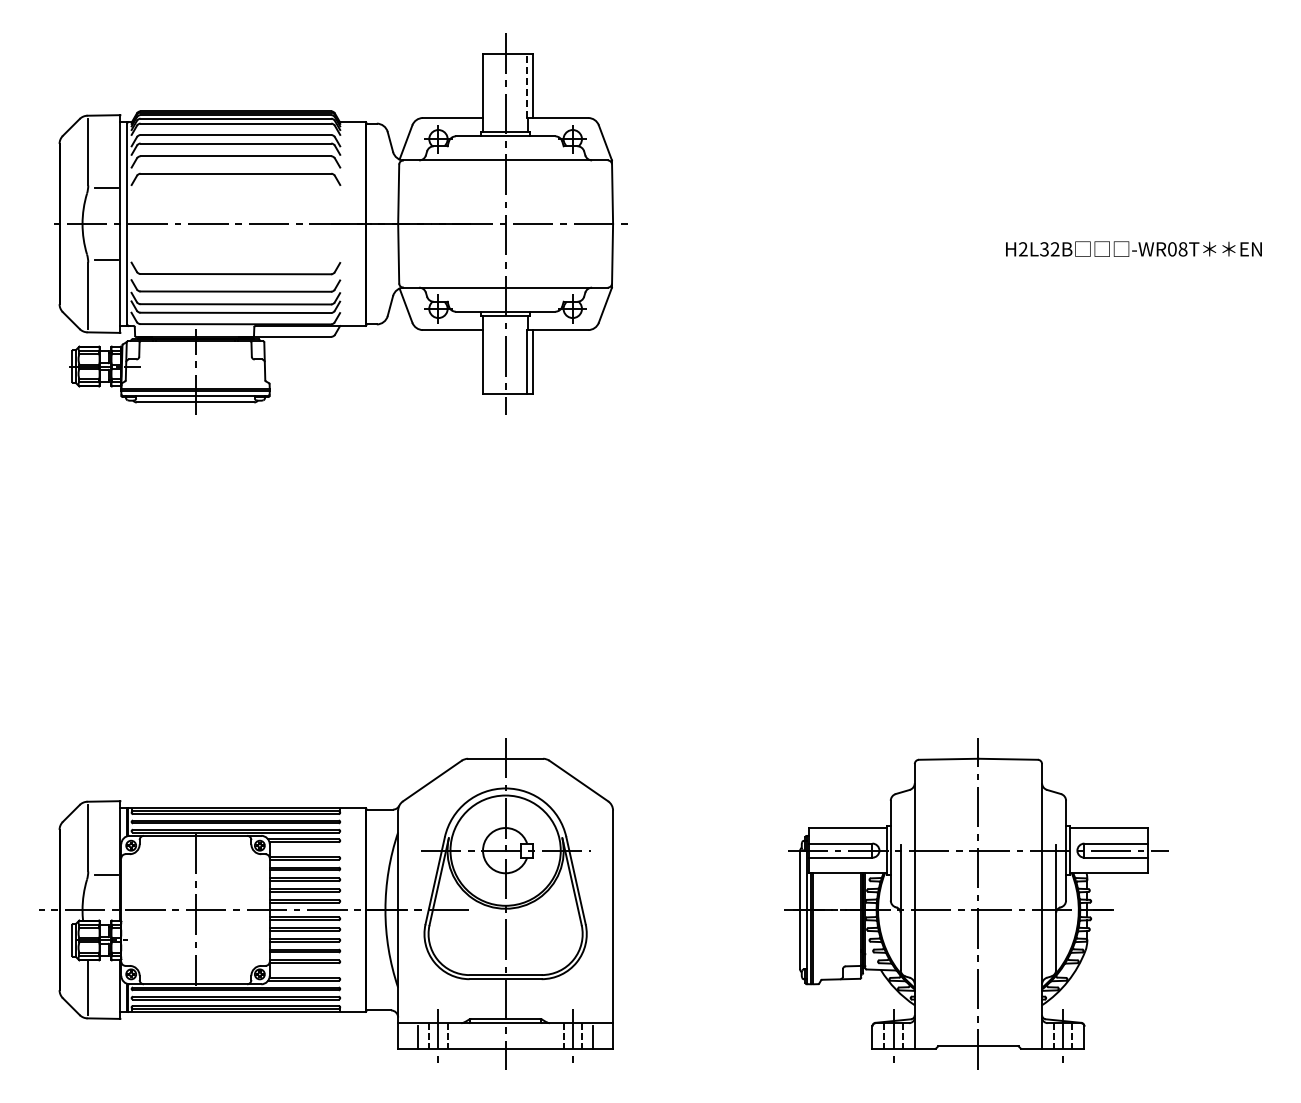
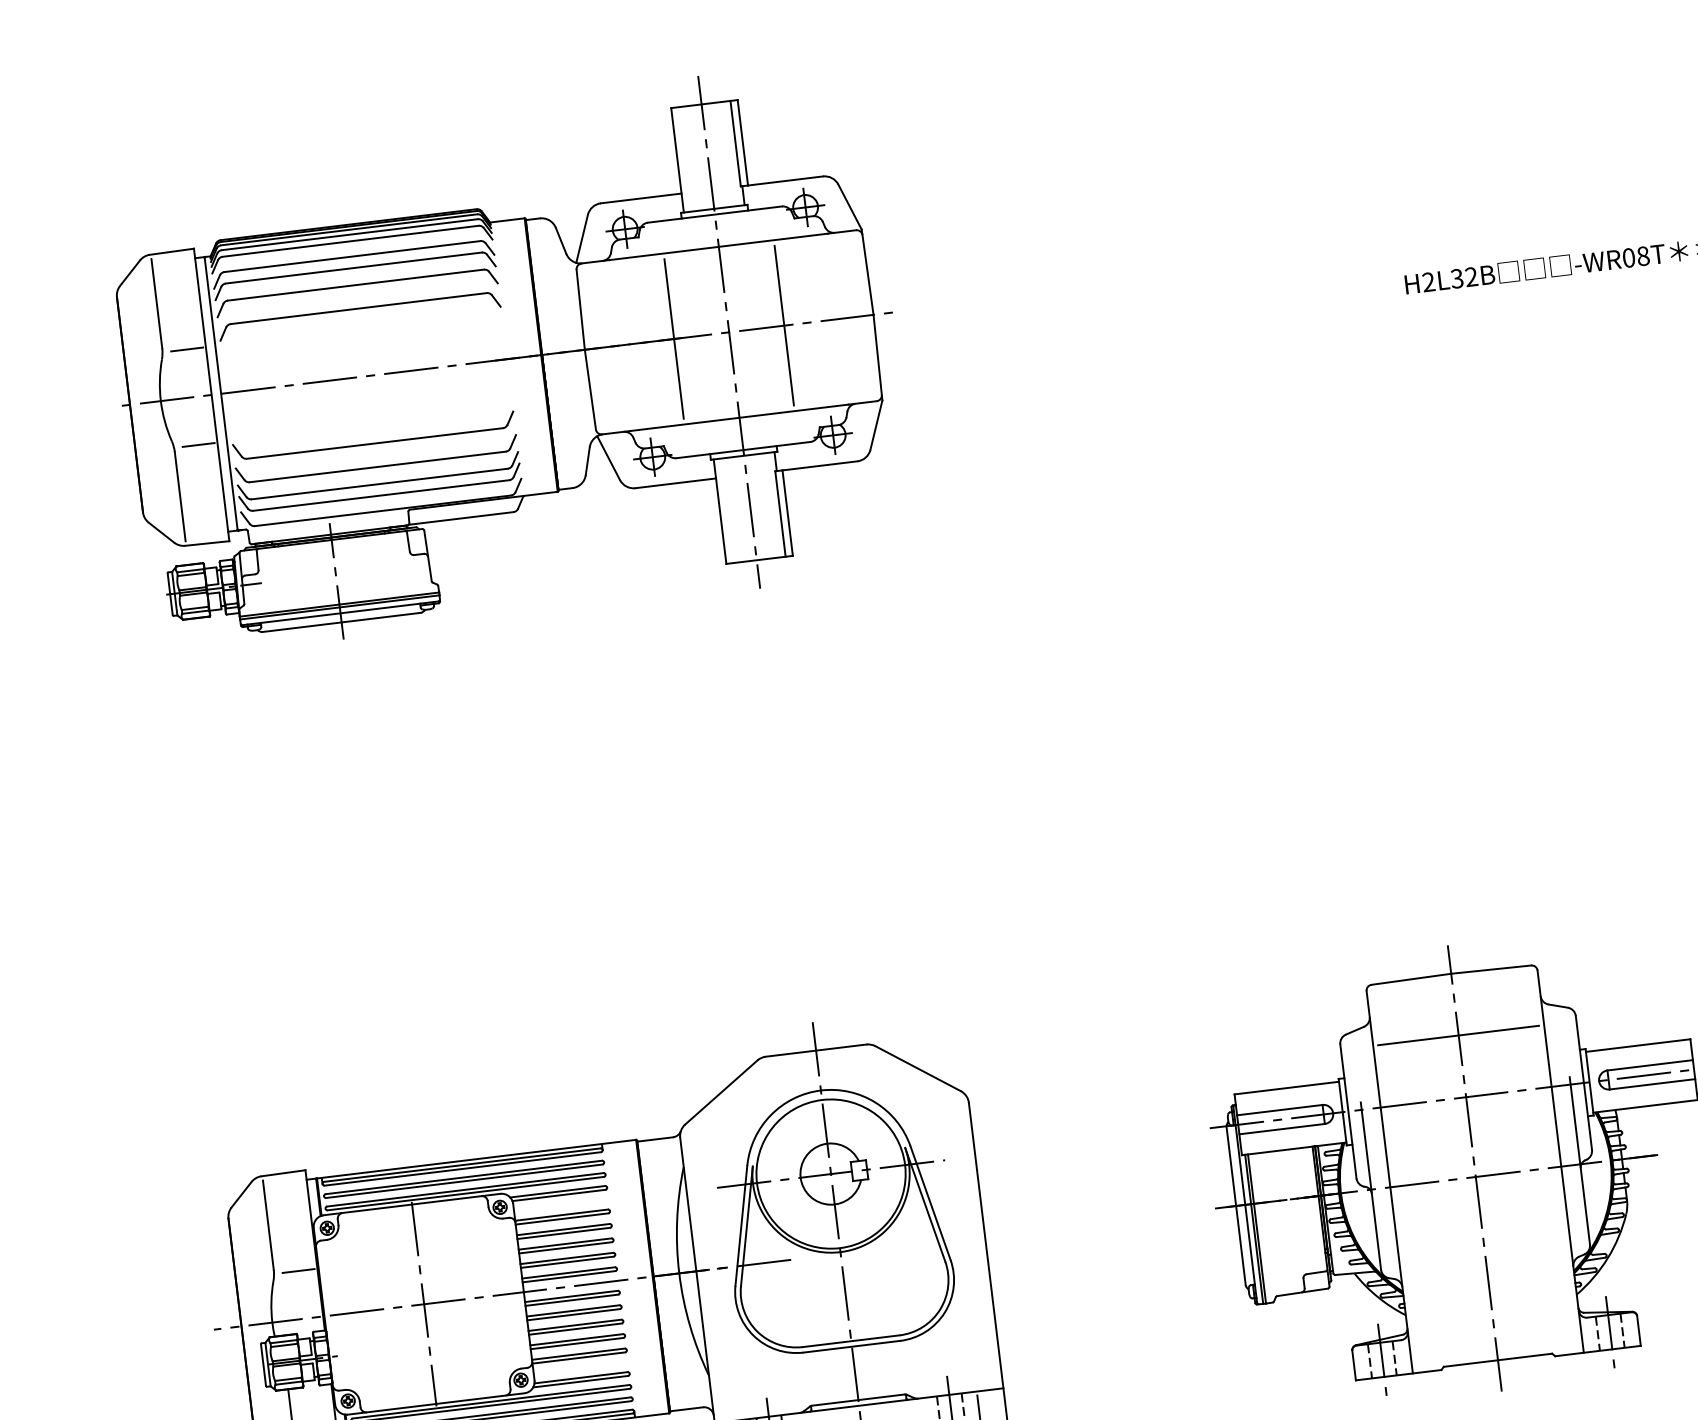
line: (527, 86) -> (736, 144), dashed -> solid
line: (464, 223) -> (673, 338), added
line: (546, 223) -> (784, 324), added
line: (978, 804) -> (1458, 1035), added

